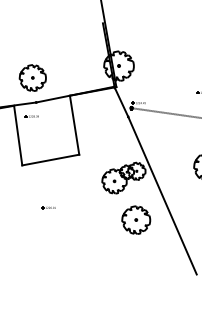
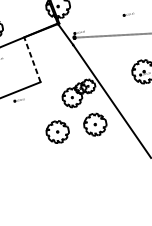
line: (74, 125) -> (32, 60), solid -> dashed
part: (48, 207) -> (19, 100), moved
part: (88, 219) -> (57, 131), added

